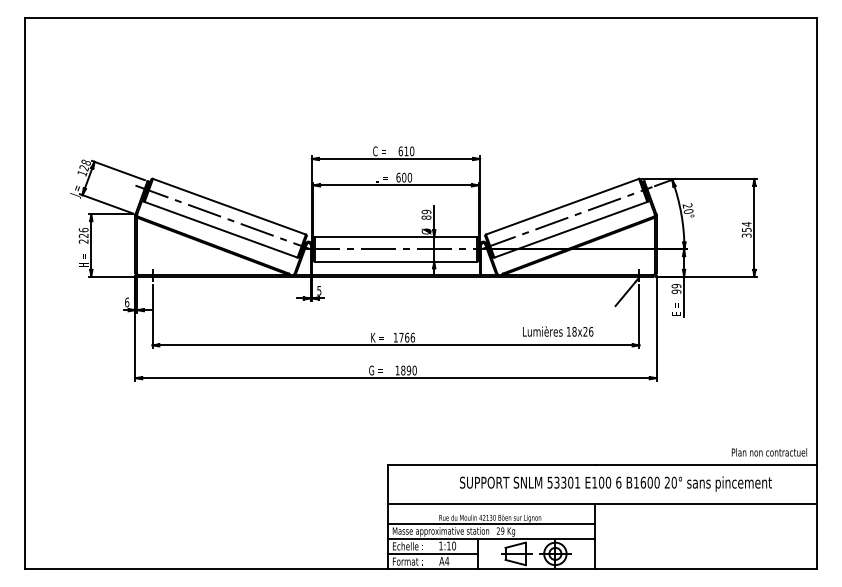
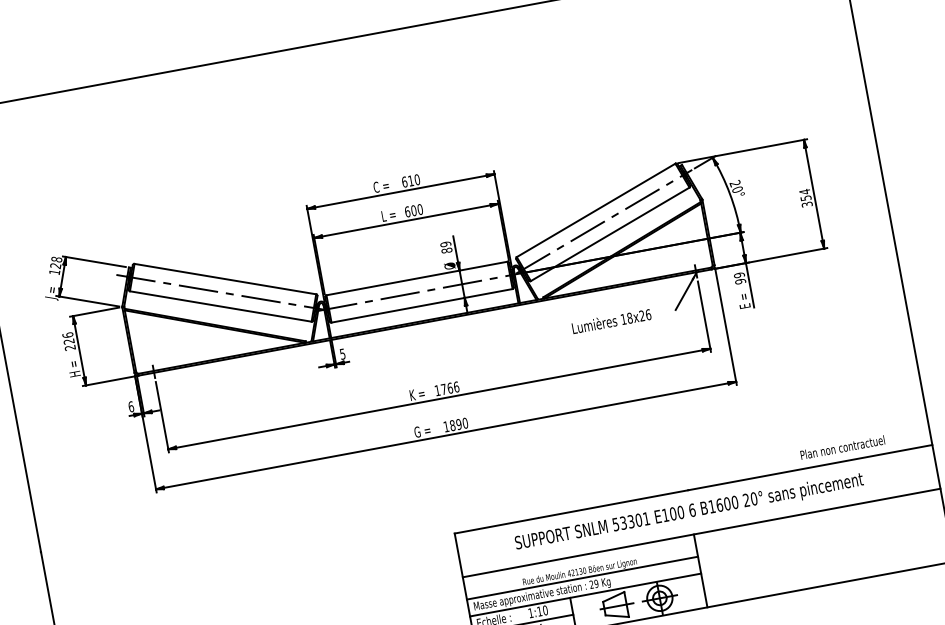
text: (558, 331) -> (612, 321), moved
text: (768, 452) -> (841, 447), moved
text: (615, 483) -> (688, 511), moved

